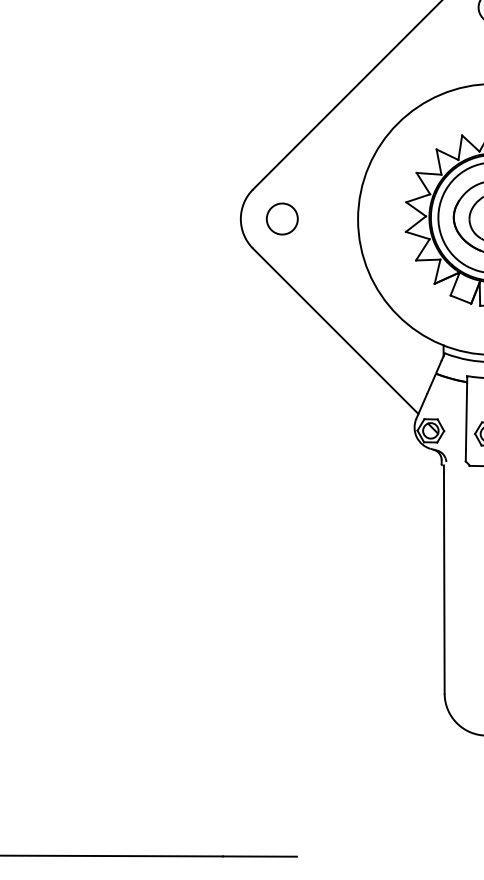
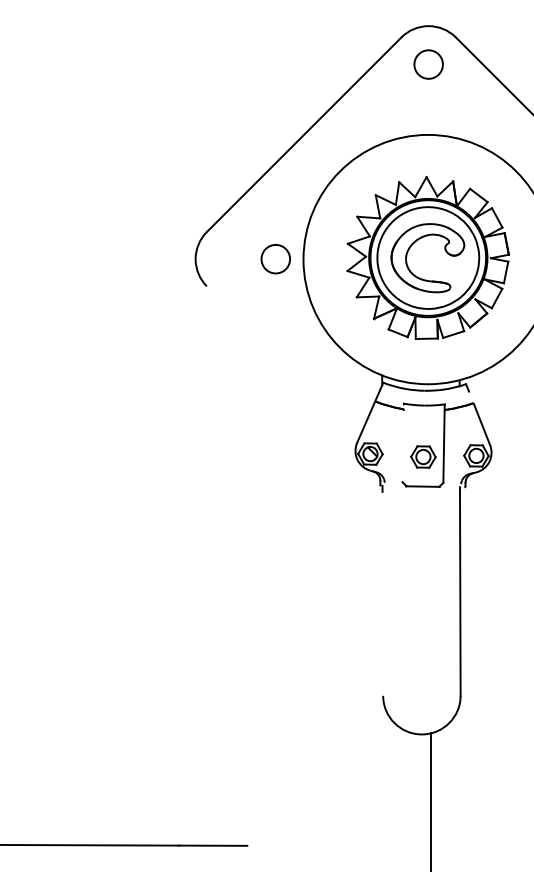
circle: (281, 219) -> (275, 259), moved
line: (335, 331) -> (282, 362), removed
line: (465, 419) -> (402, 443), removed
line: (443, 582) -> (382, 593), removed

